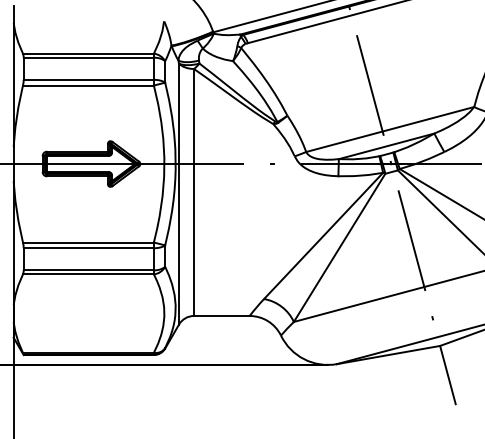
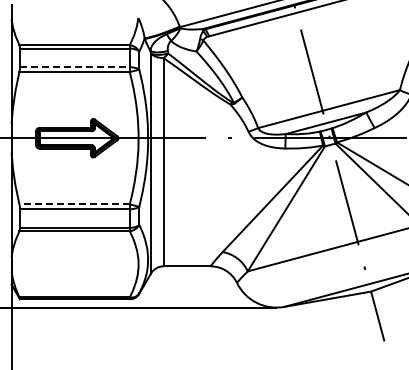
line: (88, 80) -> (74, 67), solid -> dashed
line: (88, 242) -> (74, 204), solid -> dashed

